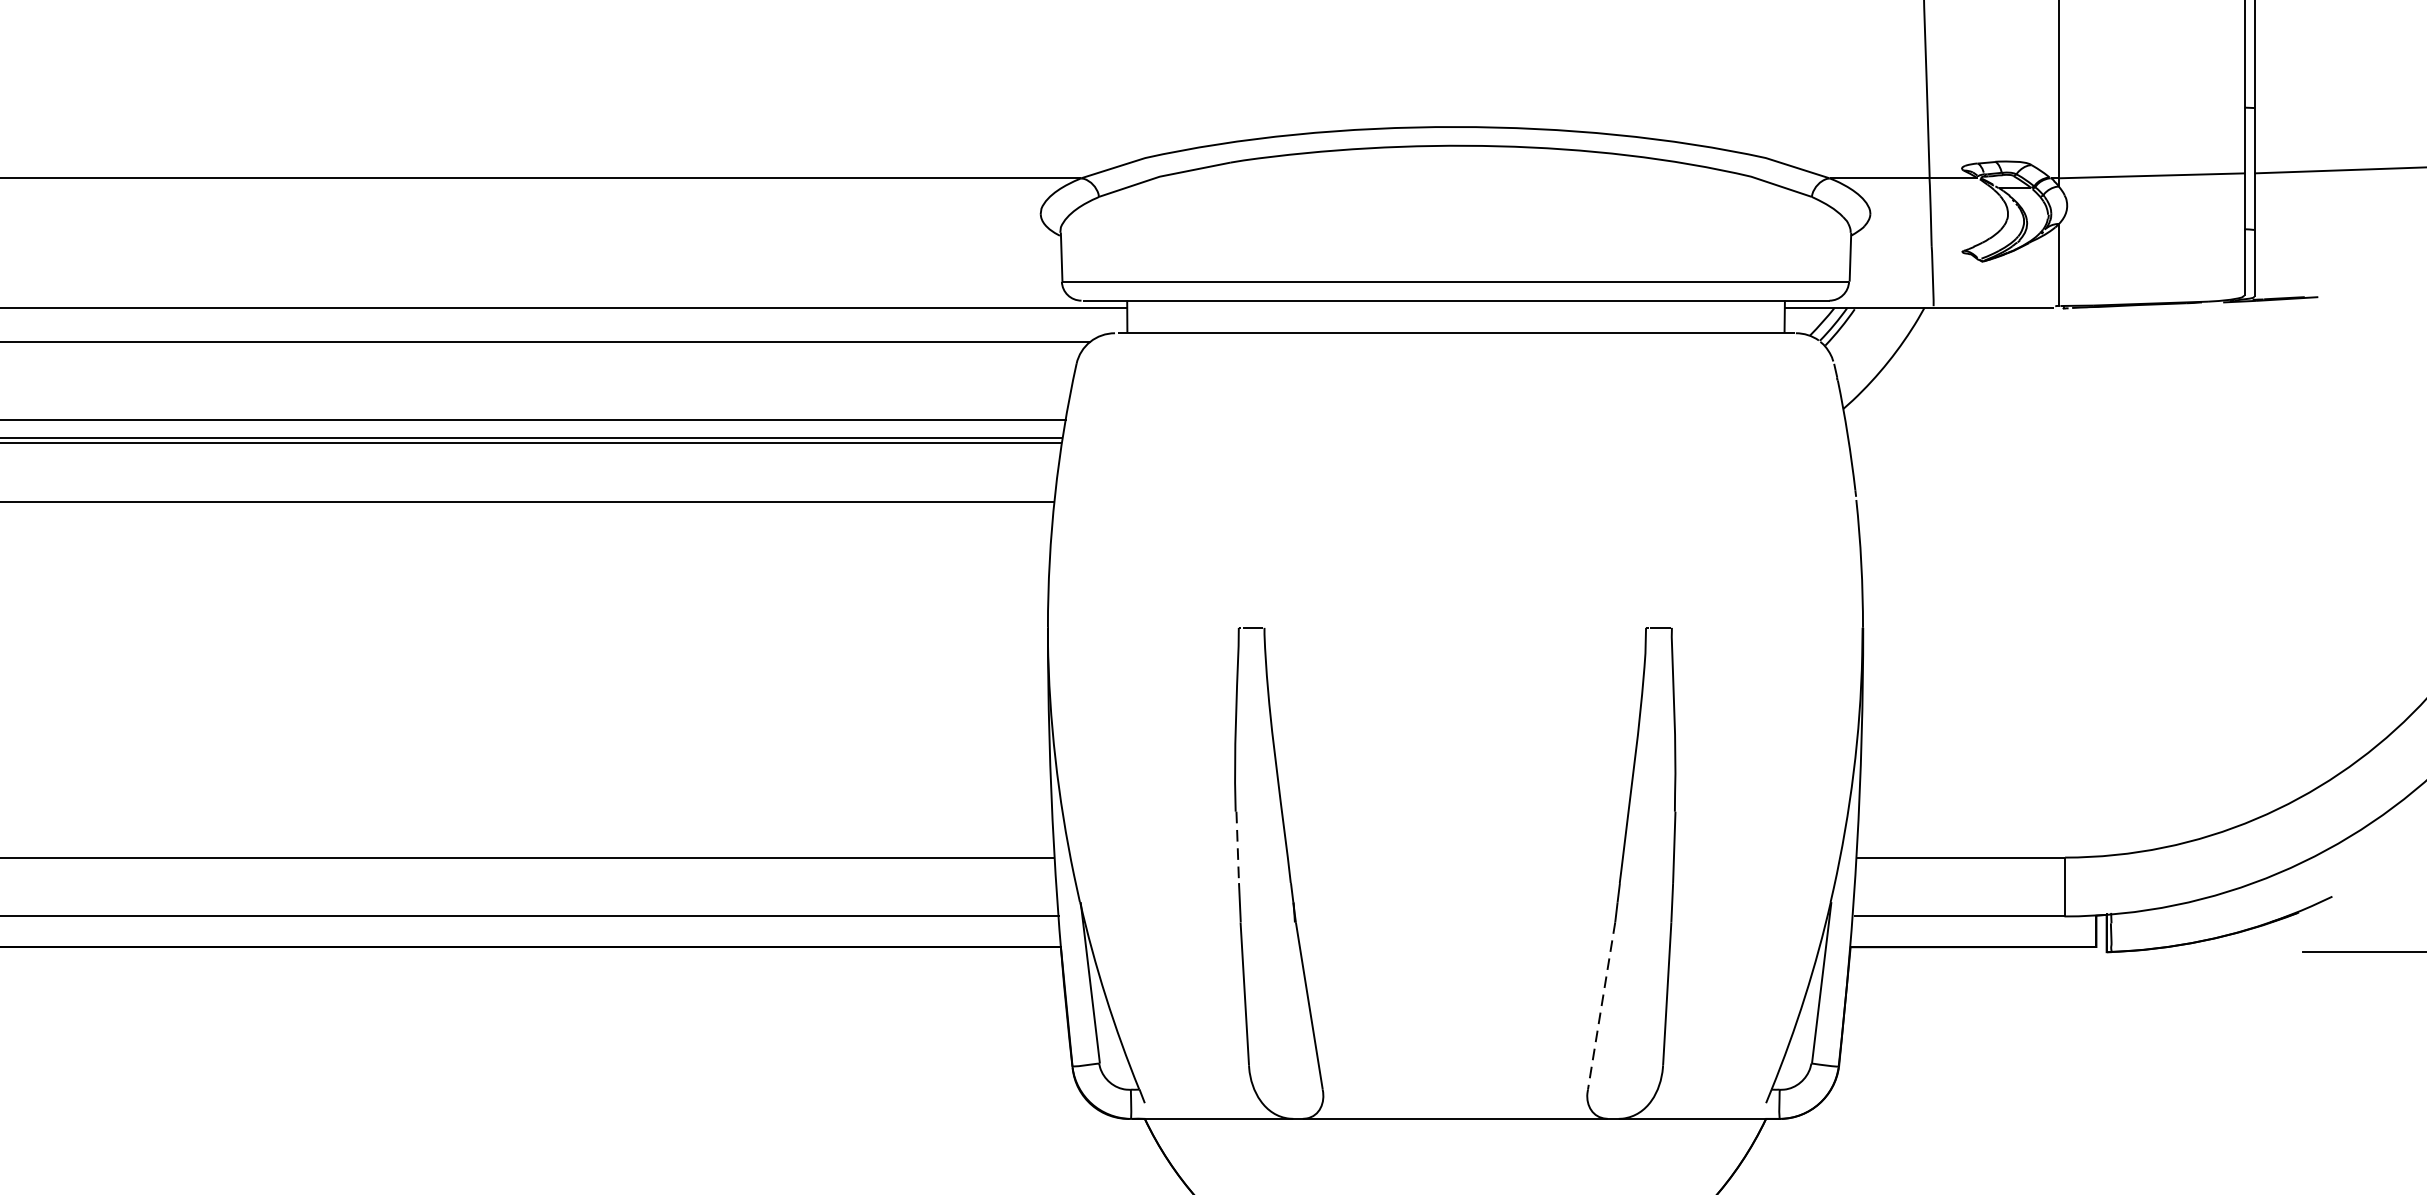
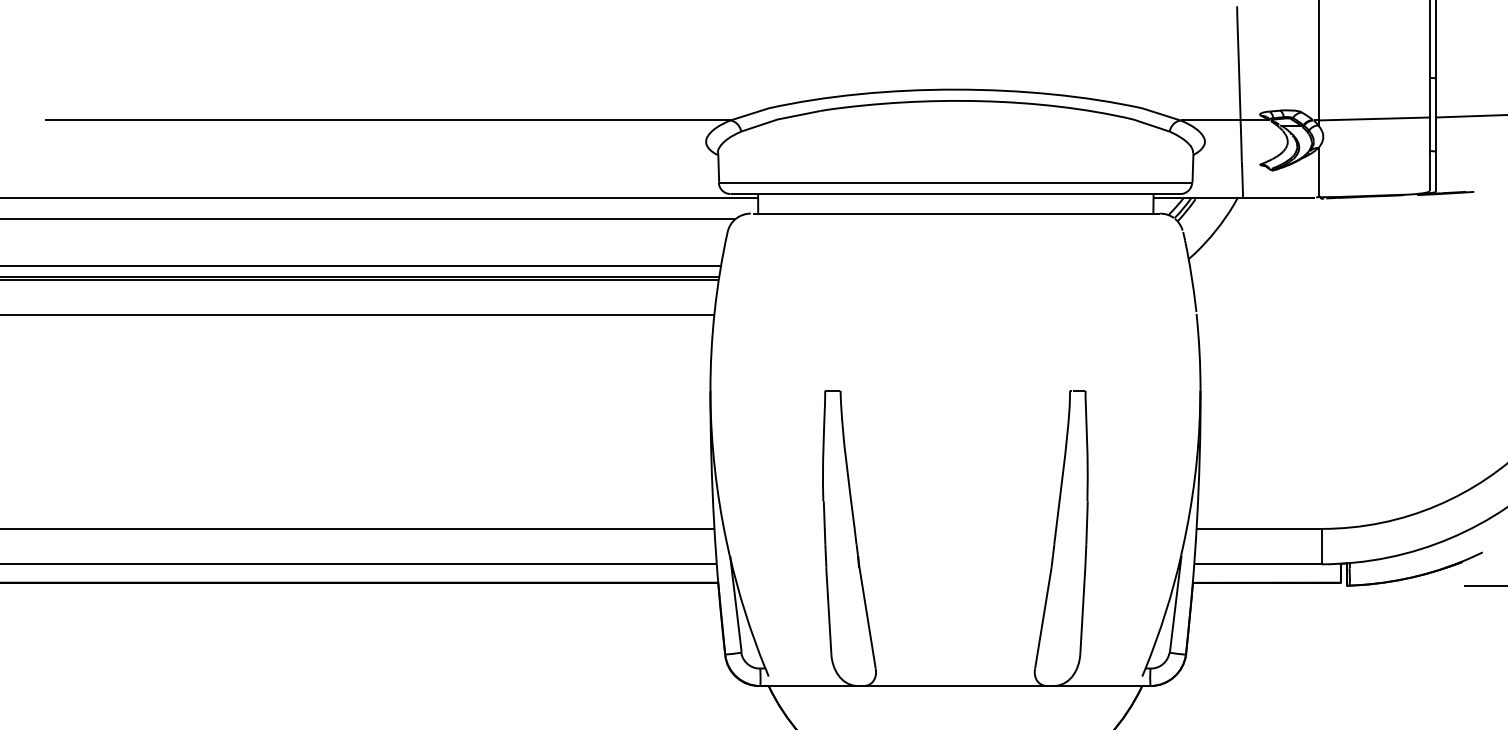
line: (1237, 848) -> (824, 523), dashed -> solid
line: (1601, 1006) -> (1043, 618), dashed -> solid

